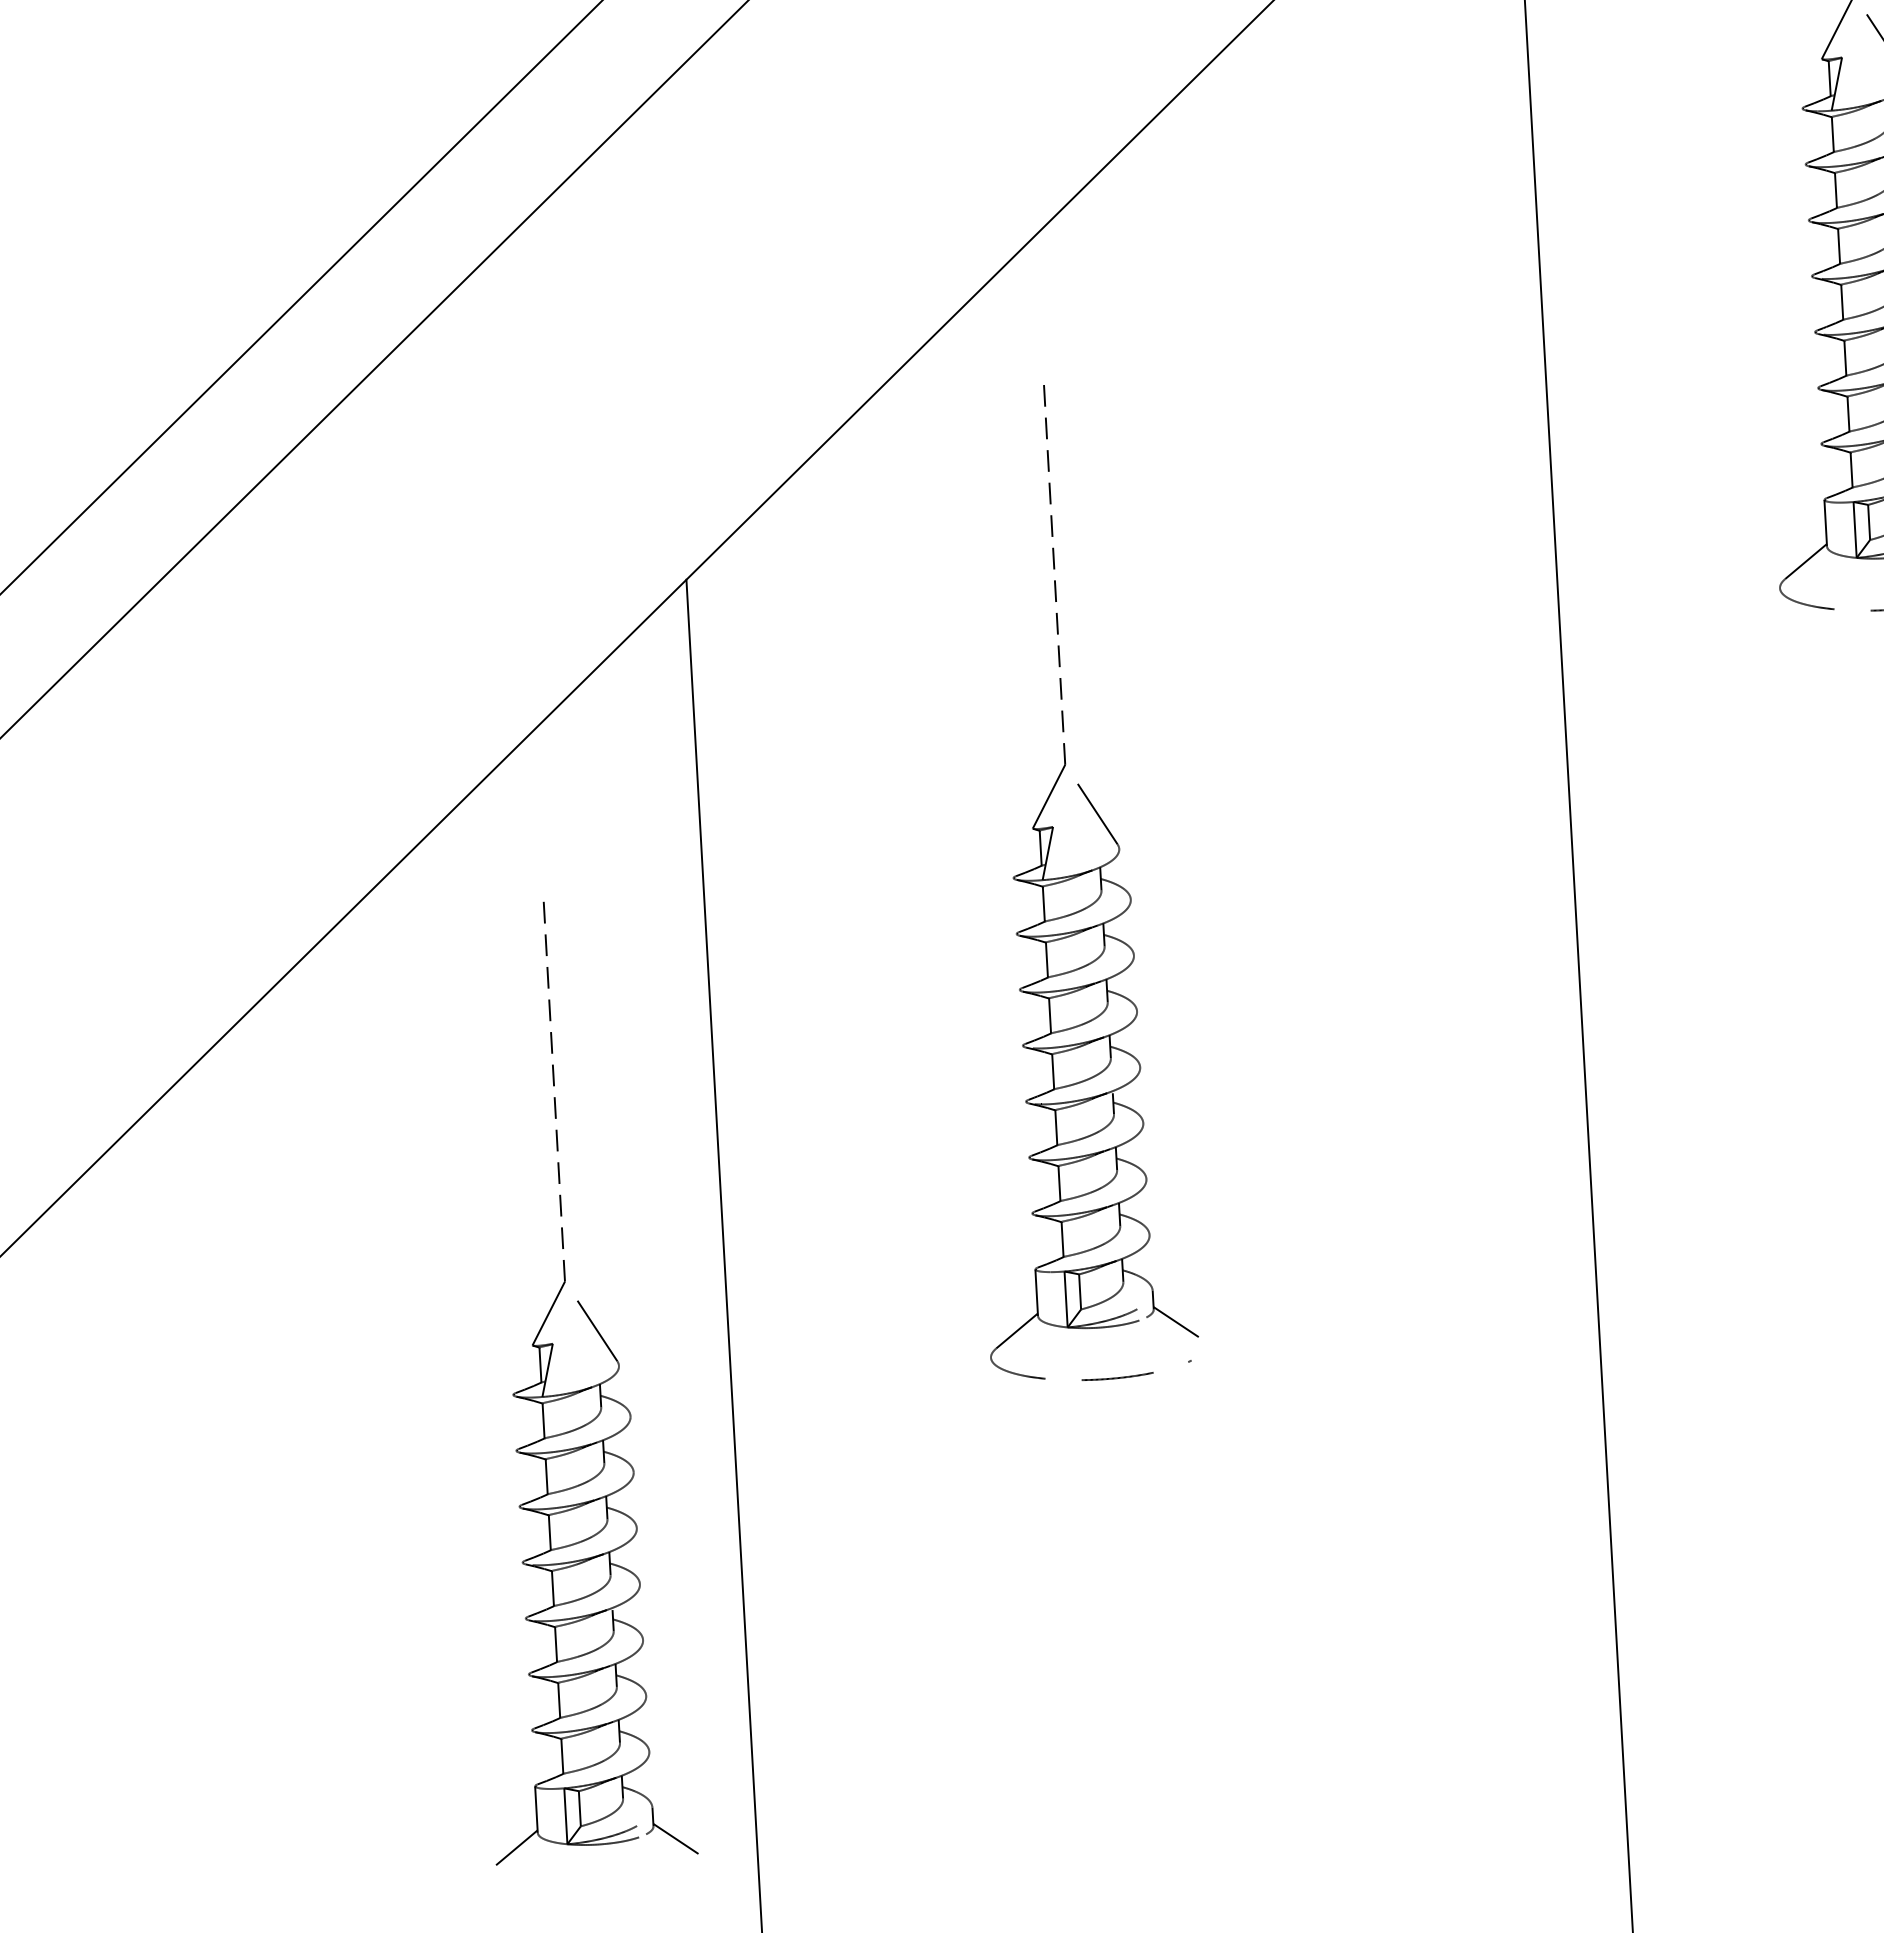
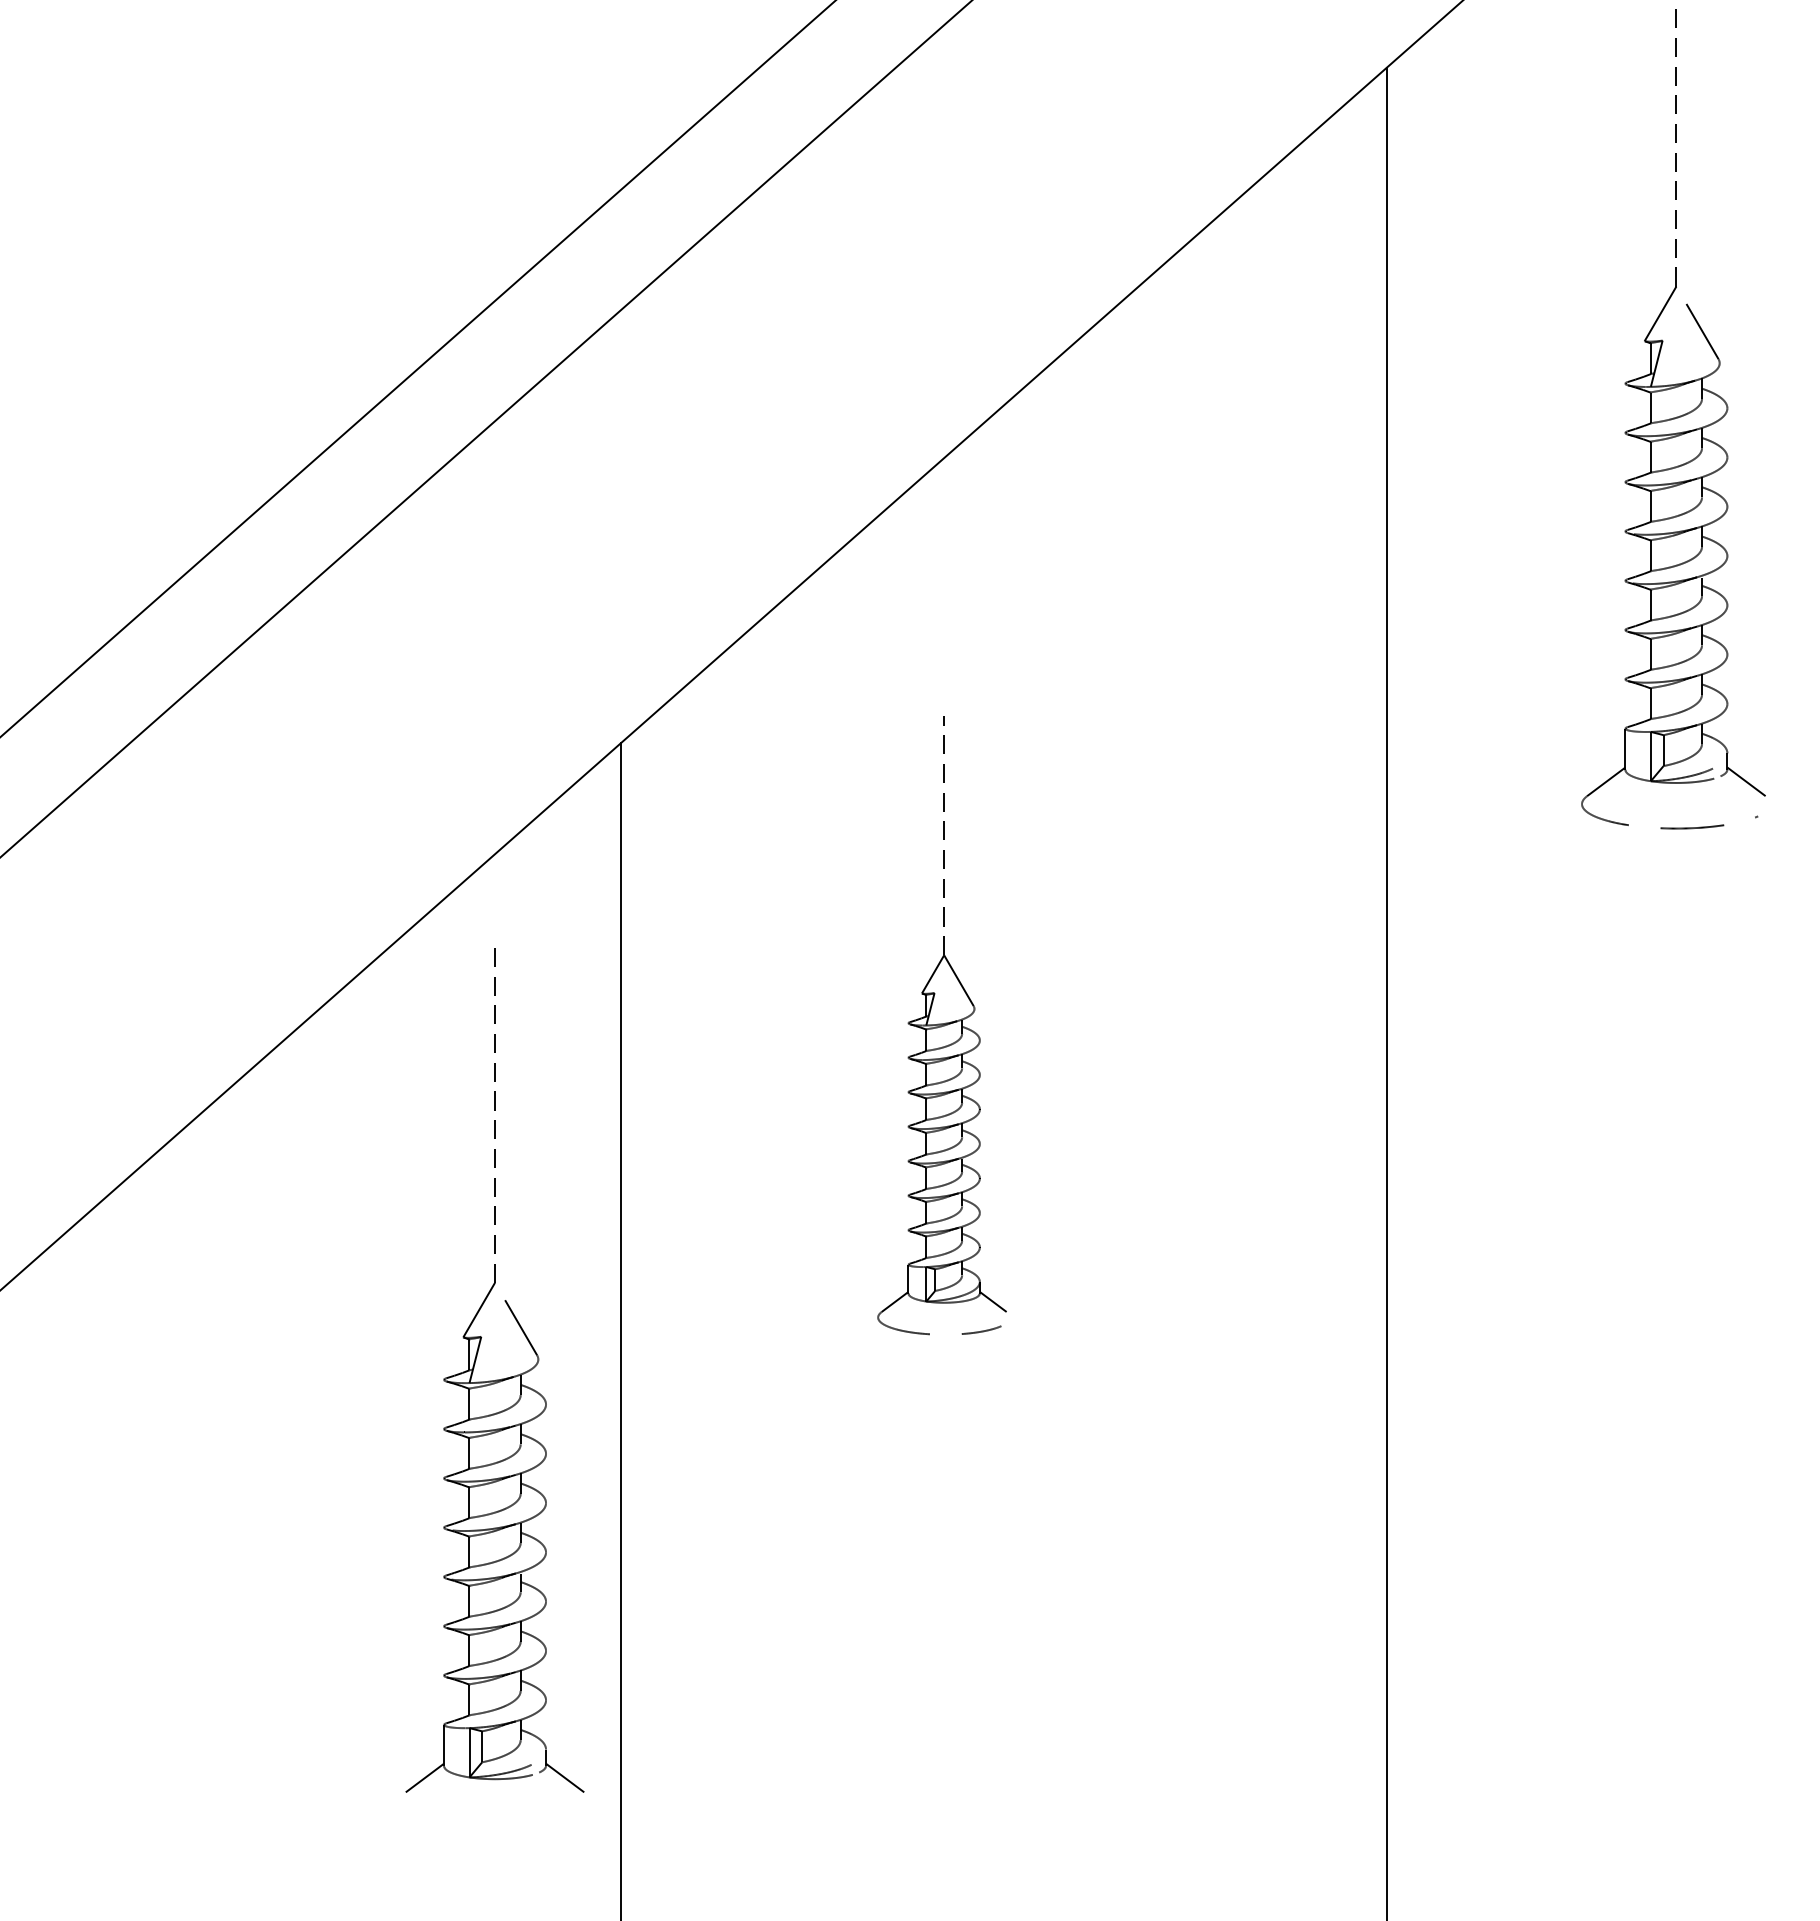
part: (1067, 882) -> (941, 1027), size x0.7
part: (572, 1391) -> (496, 1379), moved

